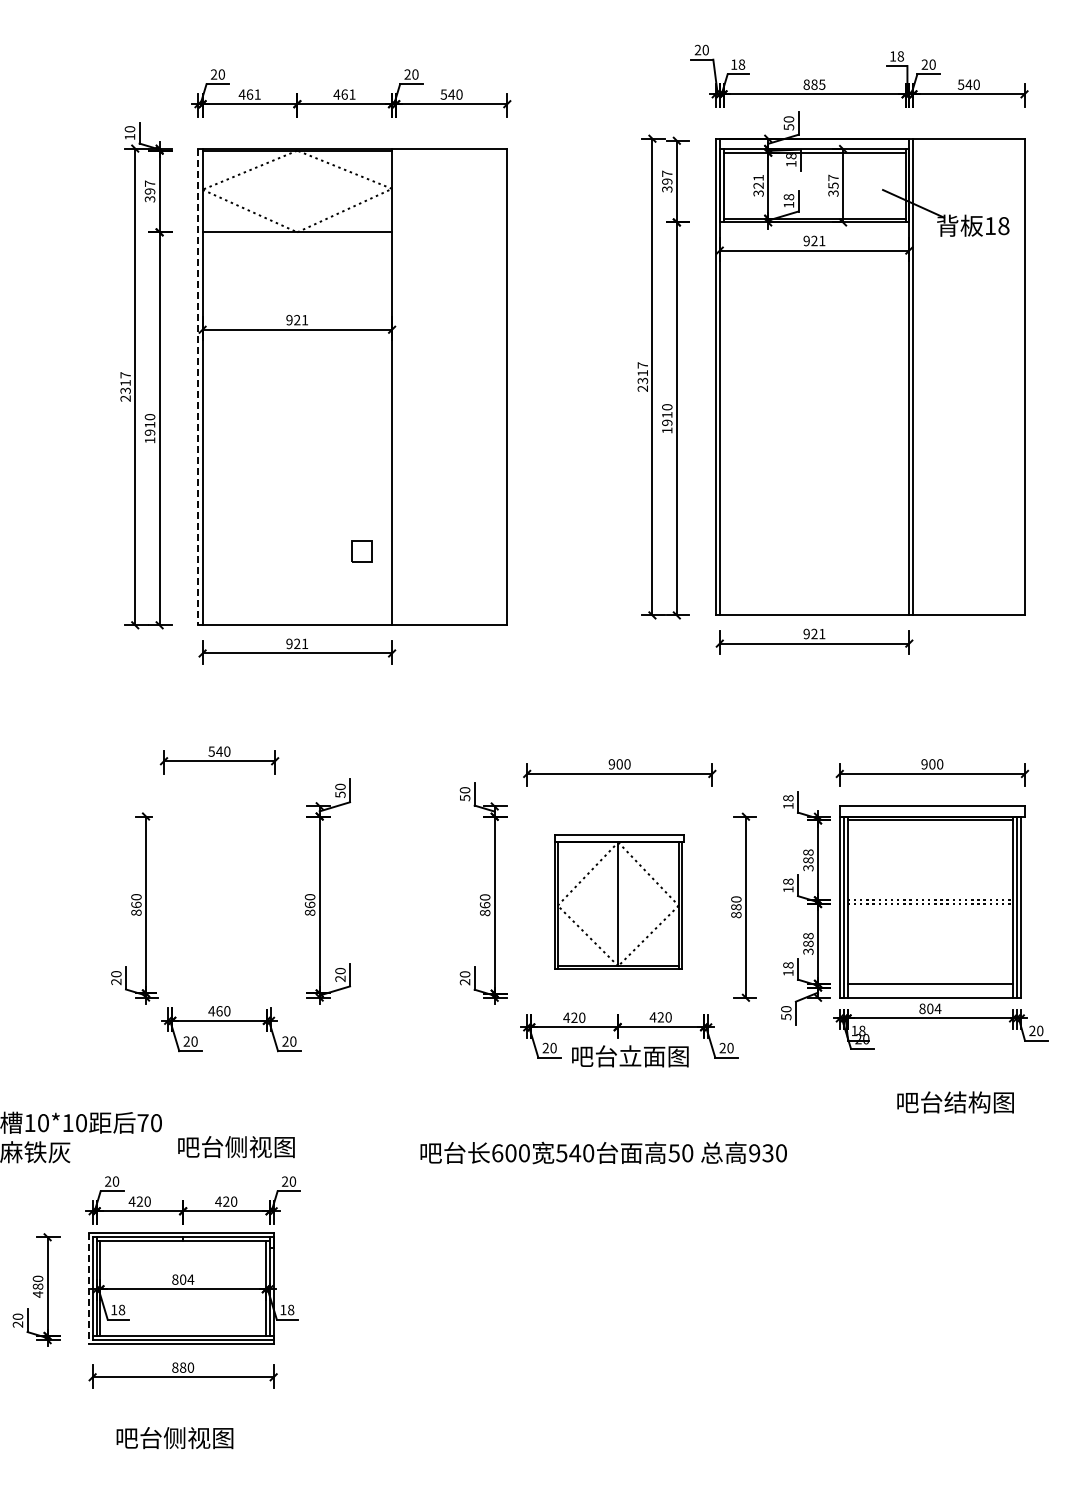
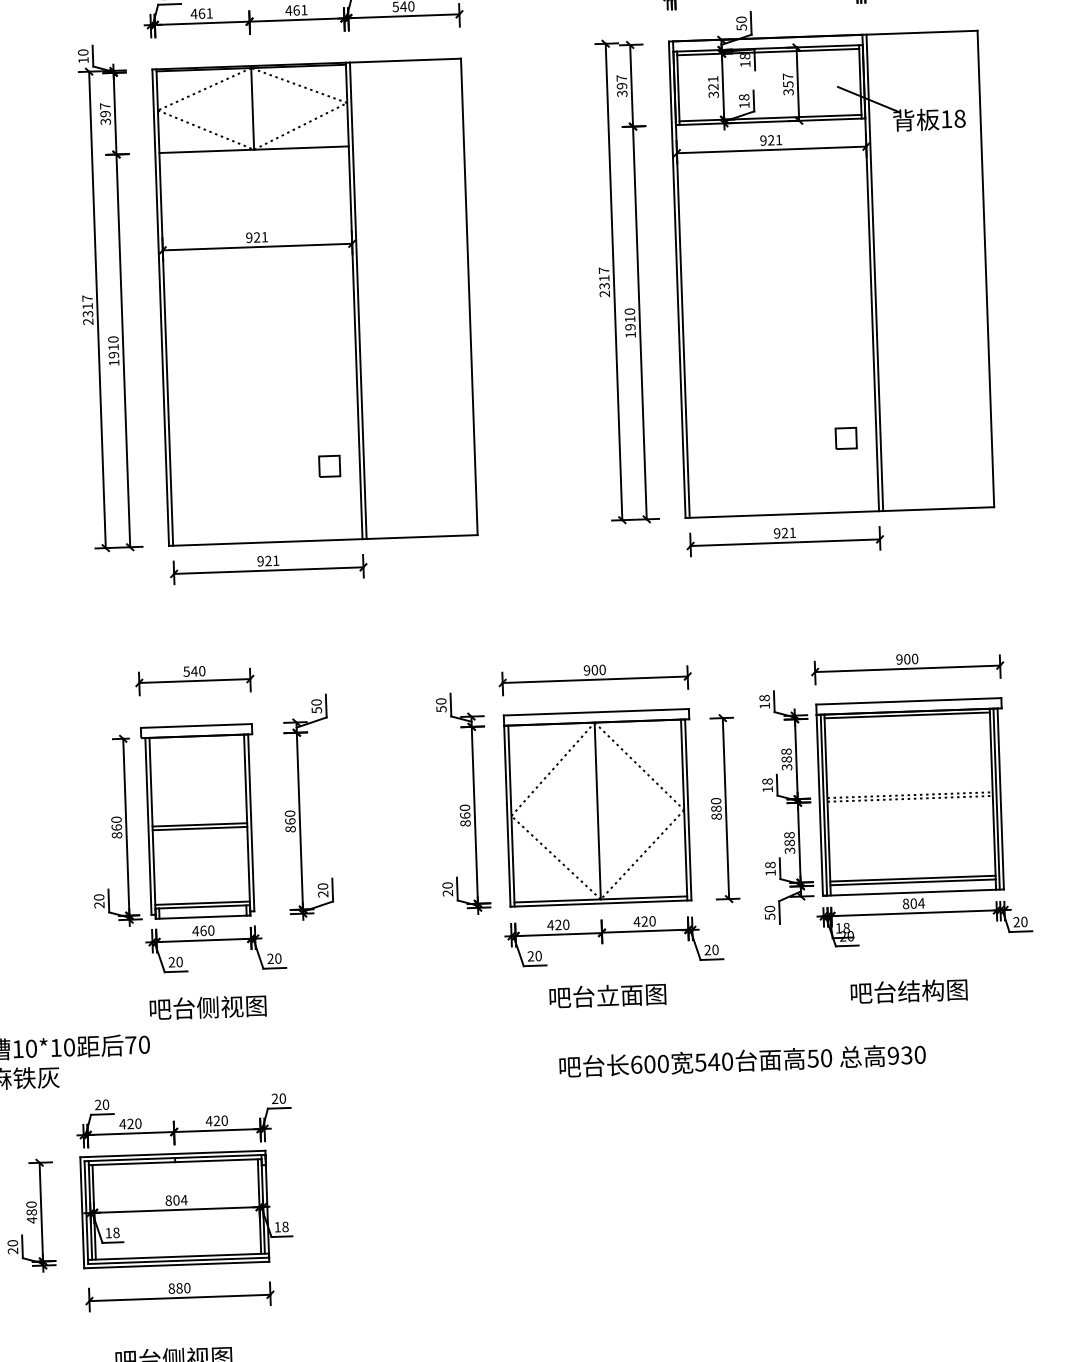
line: (297, 191) -> (252, 108), added
line: (396, 386) -> (358, 300), added
line: (198, 387) -> (160, 308), dashed -> solid
part: (878, 541) -> (845, 438), added
part: (219, 901) -> (199, 821), added
part: (619, 901) -> (599, 807), size x1.43
line: (930, 987) -> (913, 882), added
text: (630, 1056) -> (608, 996), moved
text: (955, 1102) -> (909, 991), moved
text: (236, 1147) -> (208, 1008), moved
text: (603, 1152) -> (742, 1060), moved
line: (88, 1288) -> (82, 1212), dashed -> solid

